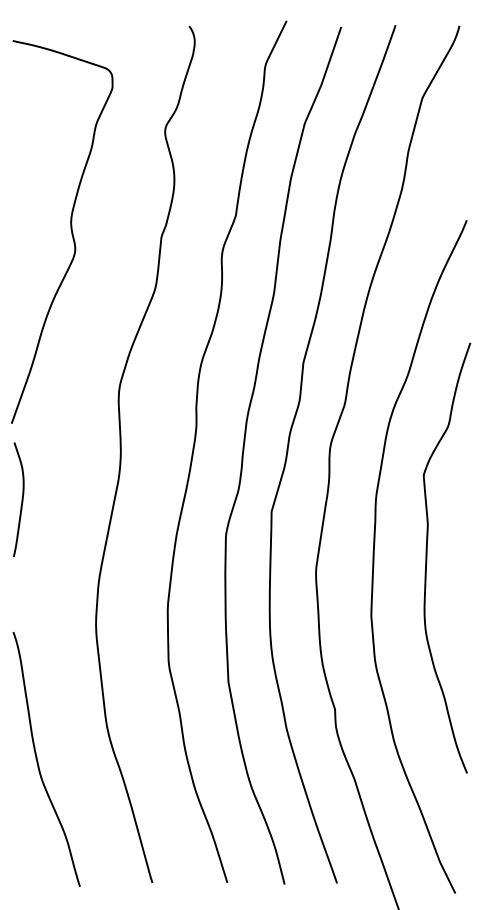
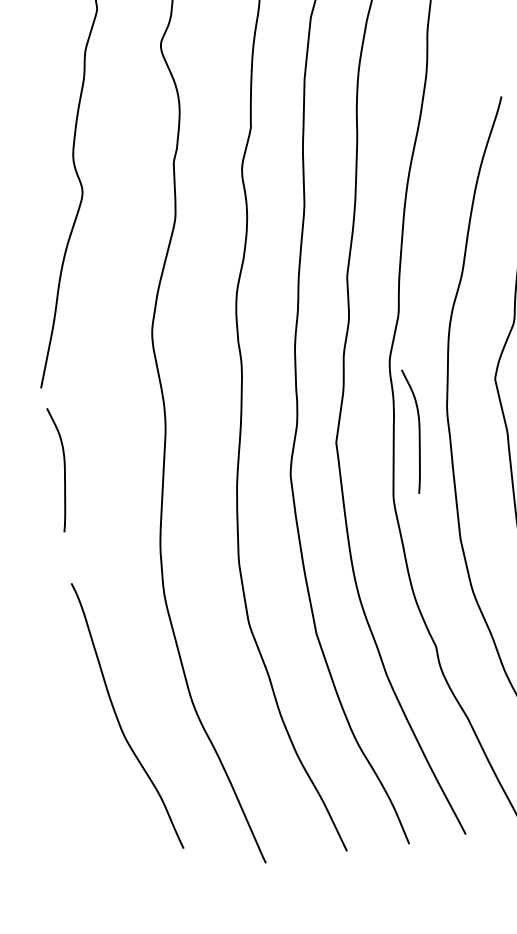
curve: (347, 511) -> (418, 430), added
curve: (38, 761) -> (119, 719), moved

